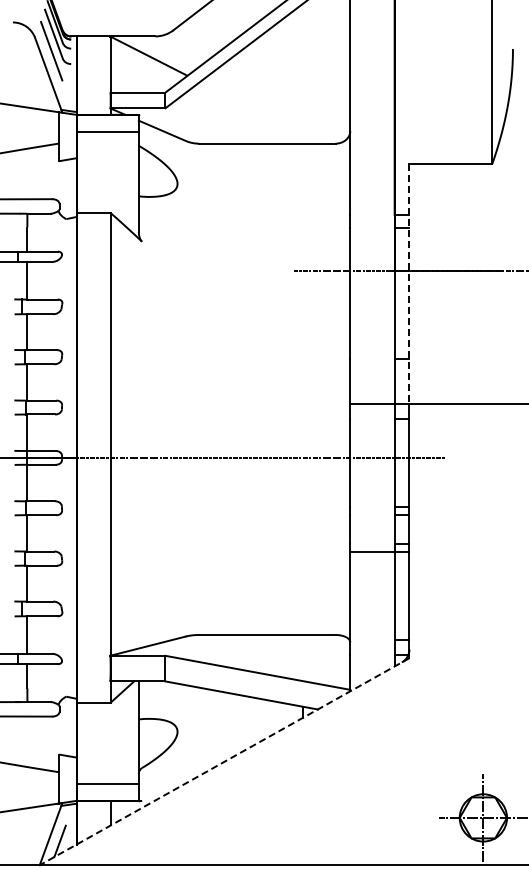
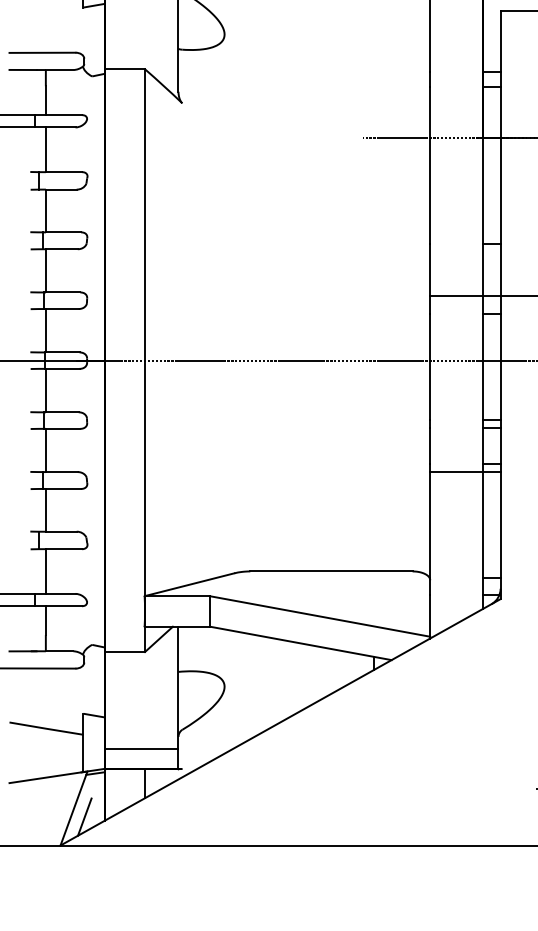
line: (409, 283) -> (500, 153), dashed -> solid
line: (224, 761) -> (280, 722), dashed -> solid

